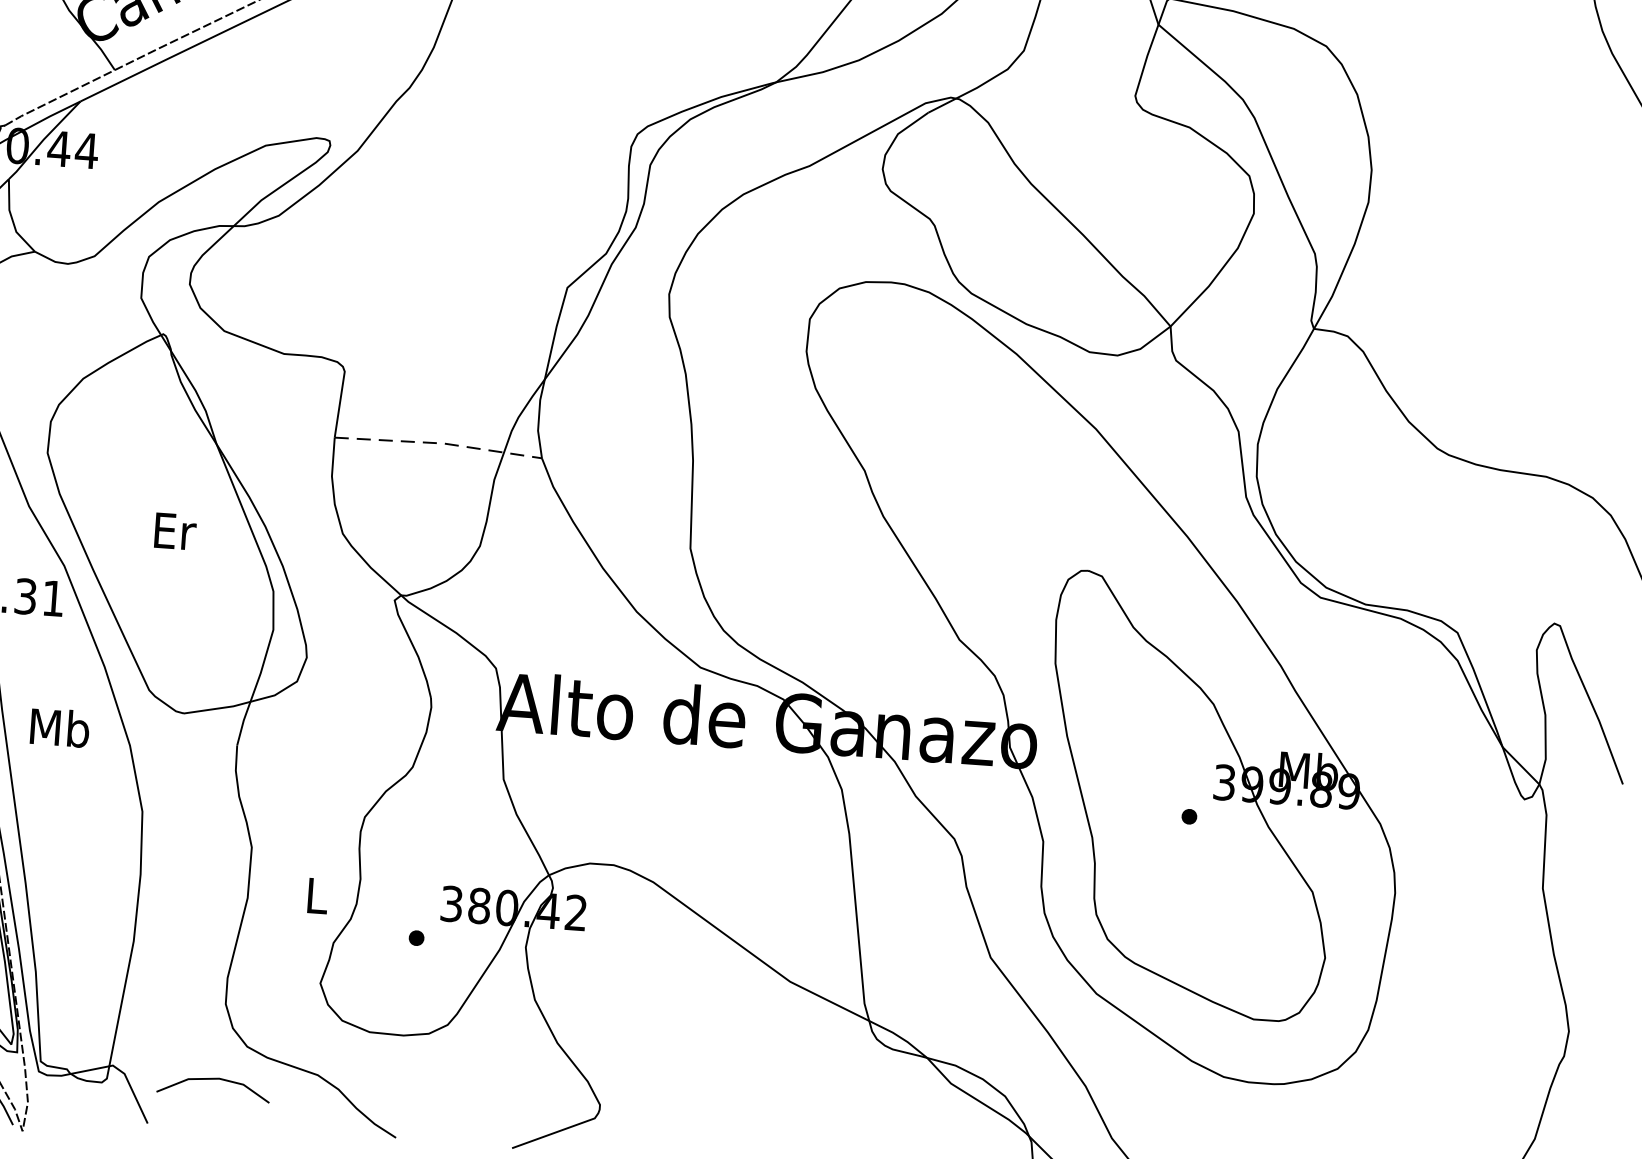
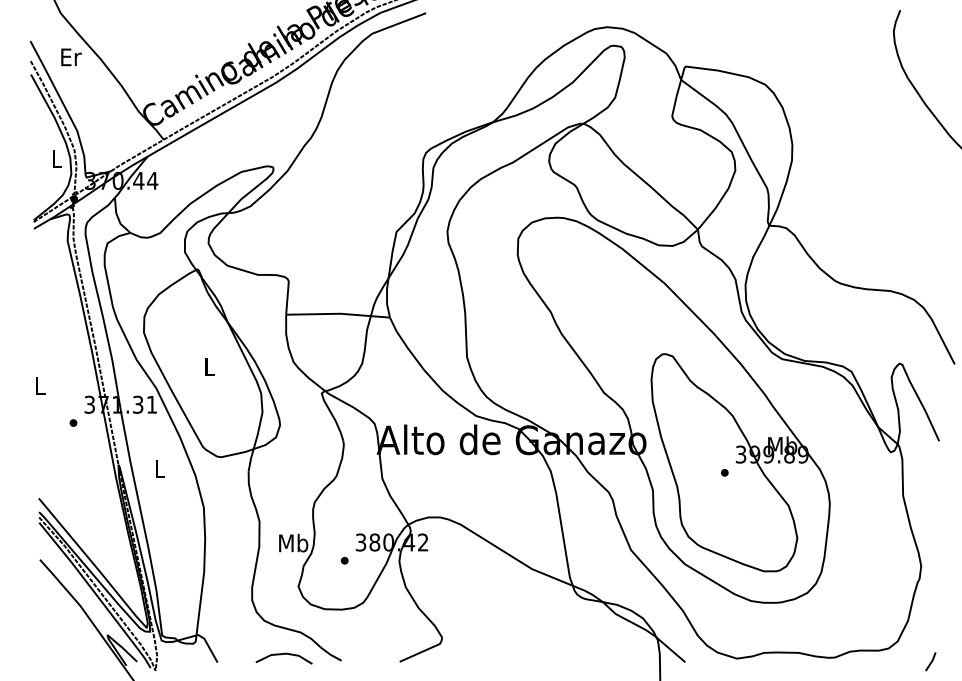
line: (439, 442) -> (338, 313), dashed -> solid
text: (175, 530) -> (210, 366), Er -> L
text: (59, 727) -> (159, 468), Mb -> L
text: (316, 894) -> (293, 542), L -> Mb
line: (212, 1079) -> (283, 654), moved

